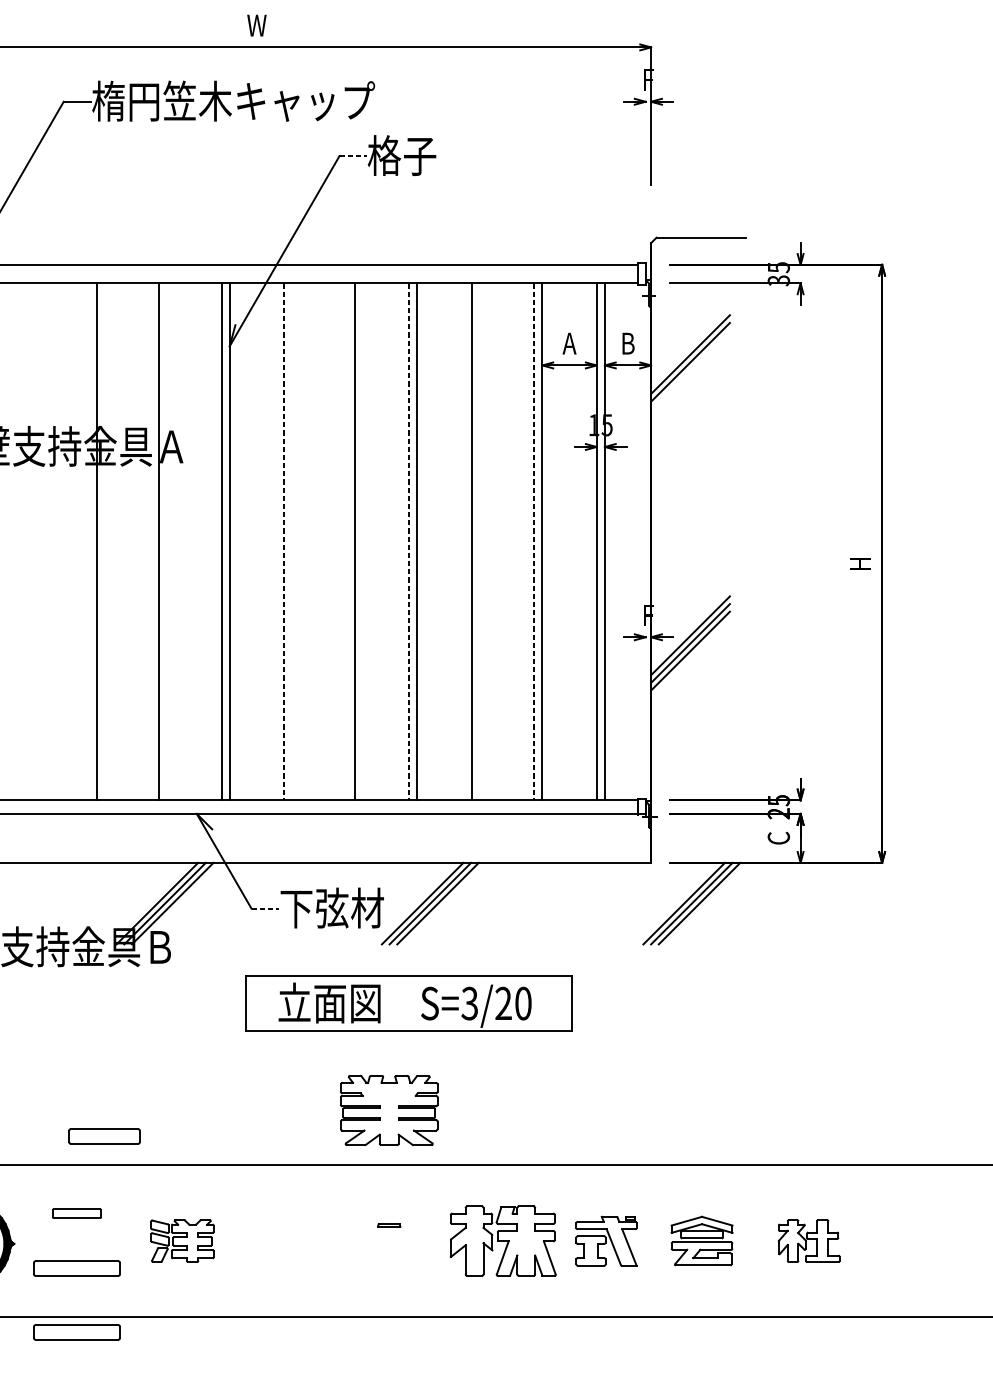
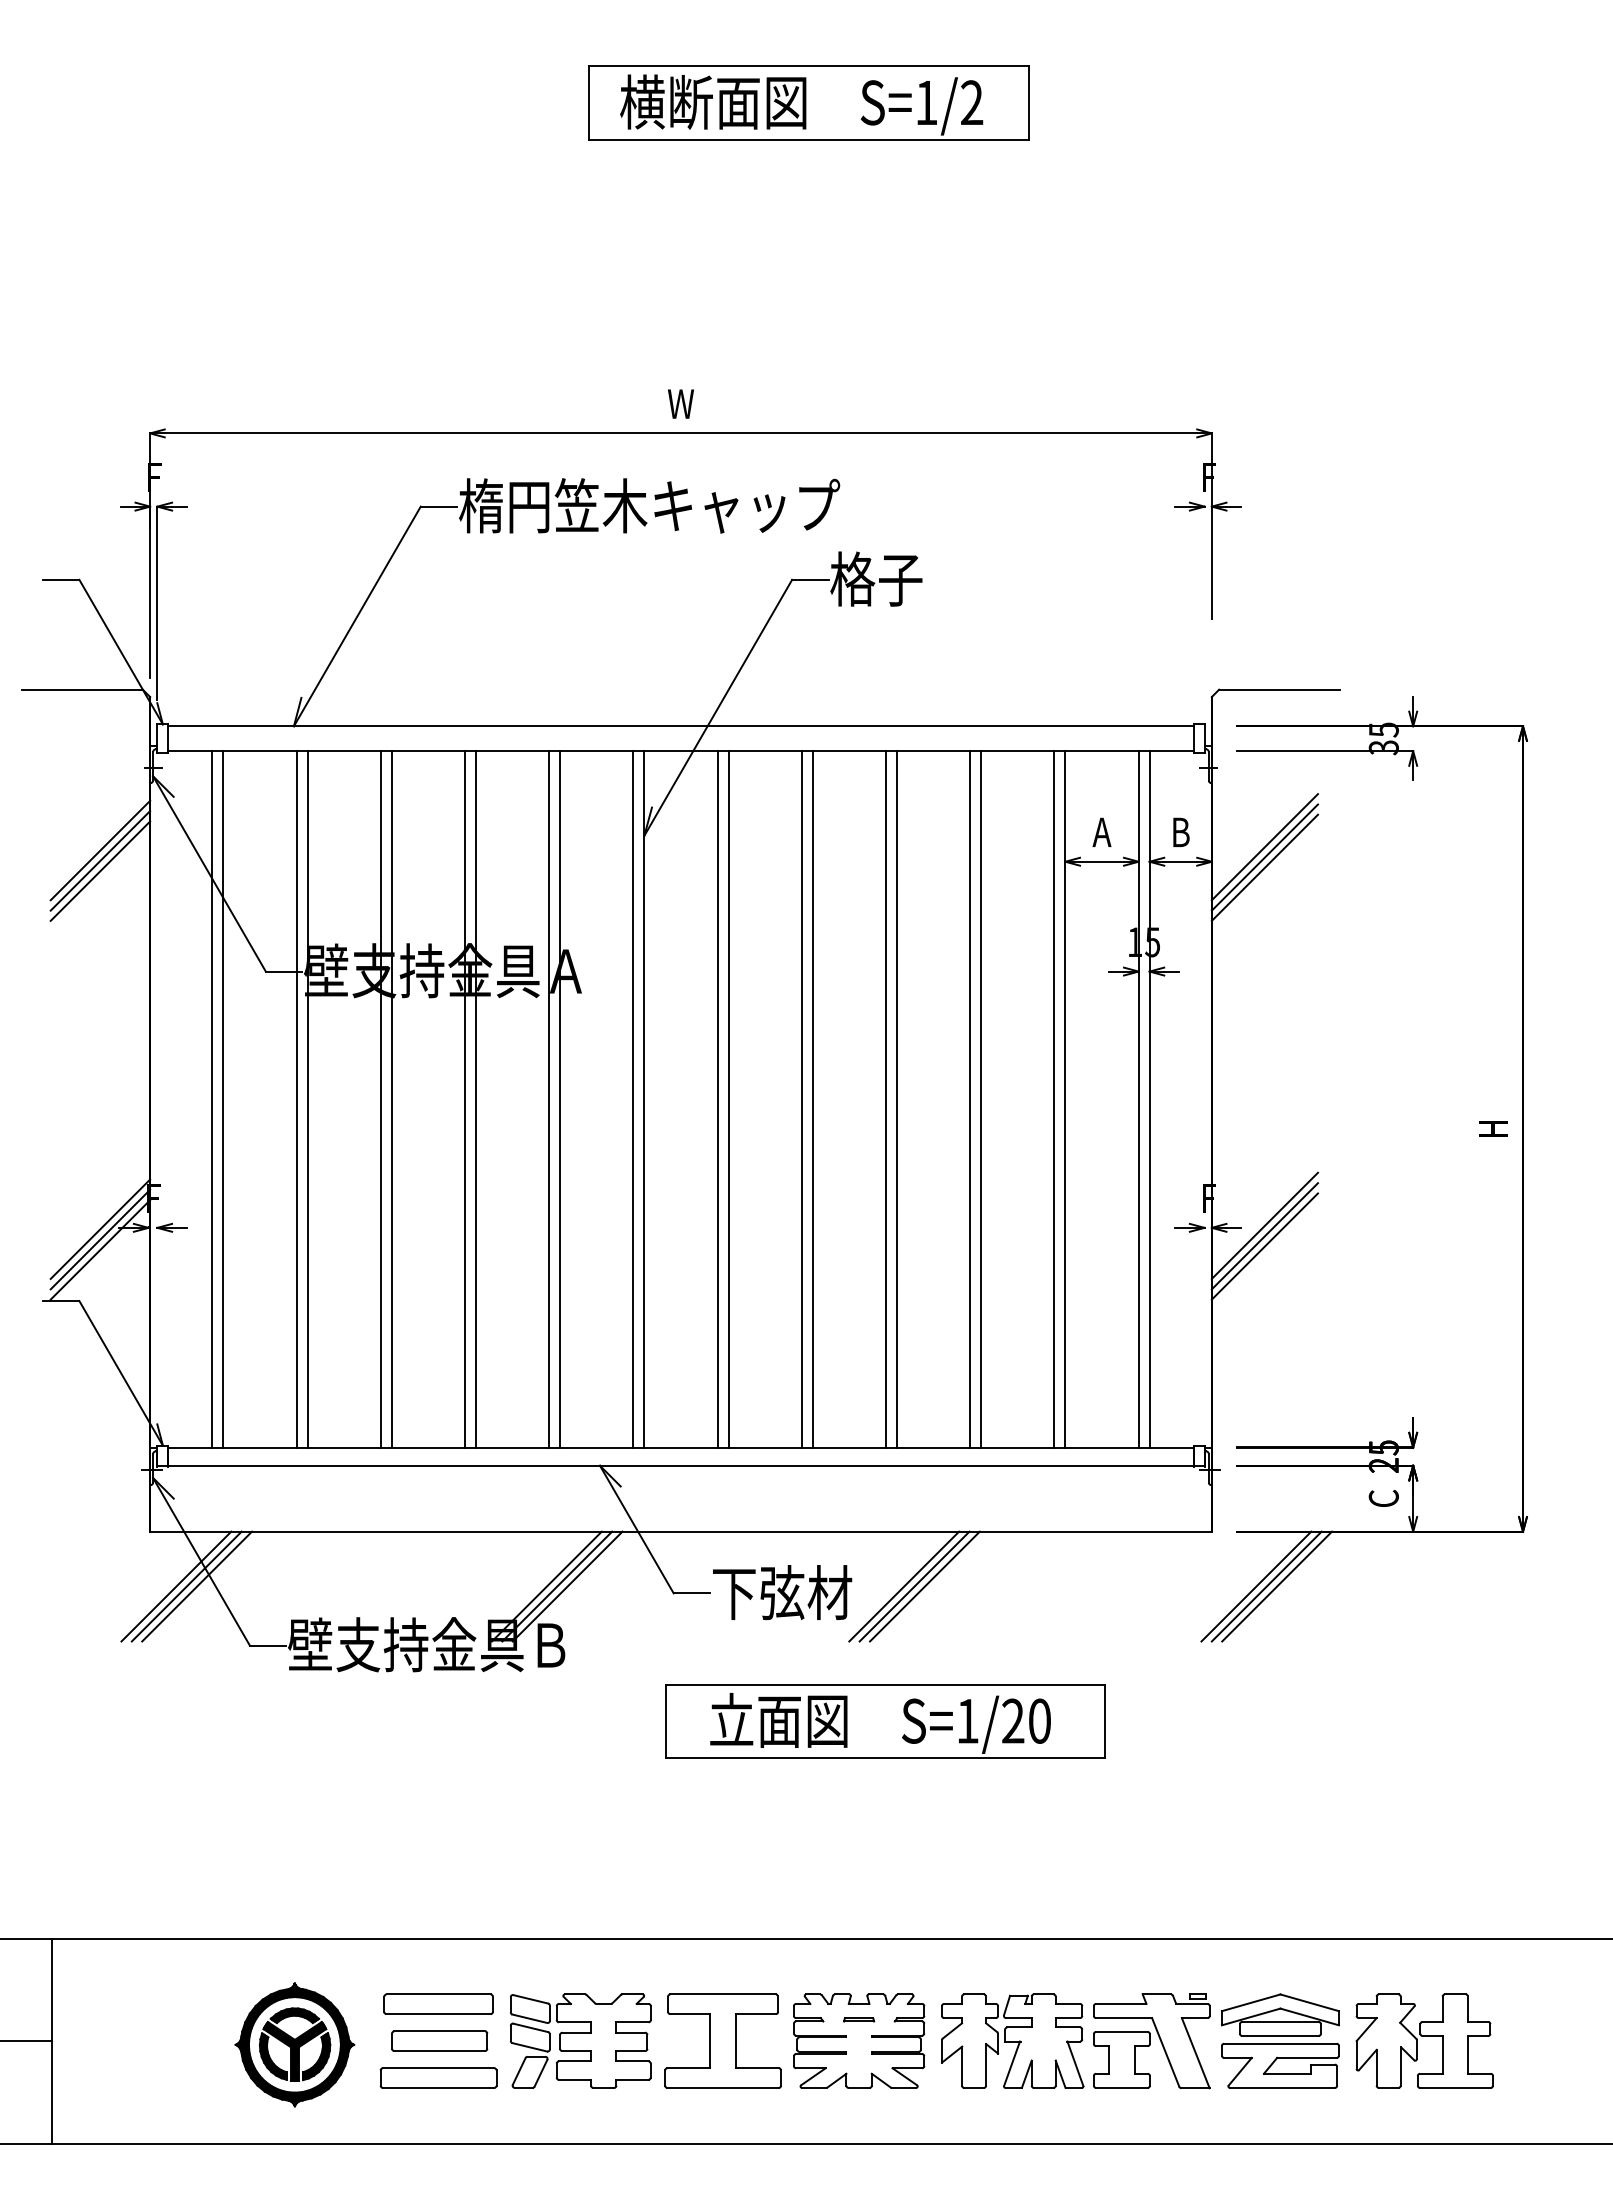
line: (353, 155) -> (810, 579), dashed -> solid
line: (690, 369) -> (1264, 867), added
line: (33, 541) -> (380, 1099), added
line: (42, 541) -> (391, 1099), added
line: (104, 541) -> (475, 1099), added
line: (167, 541) -> (560, 1099), added
line: (284, 541) -> (717, 1099), dashed -> solid
line: (292, 541) -> (728, 1099), added
line: (346, 541) -> (801, 1099), added
line: (409, 541) -> (886, 1099), dashed -> solid
line: (480, 541) -> (981, 1099), added
line: (534, 541) -> (1054, 1099), dashed -> solid
line: (265, 908) -> (692, 1593), dashed -> solid
text: (469, 1003) -> (967, 1720), S=3/20 -> S=1/20
part: (389, 1109) -> (859, 2040), moved
part: (104, 1135) -> (439, 2040), moved
part: (76, 1213) -> (438, 2003), size x1.67
part: (182, 1240) -> (580, 2040), size x1.67
part: (287, 1240) -> (722, 2040), added
part: (702, 1240) -> (1280, 2040), size x1.43
part: (809, 1240) -> (1424, 2040), size x1.67
part: (606, 1241) -> (1151, 2041), size x1.43
part: (76, 1331) -> (438, 2163), removed

